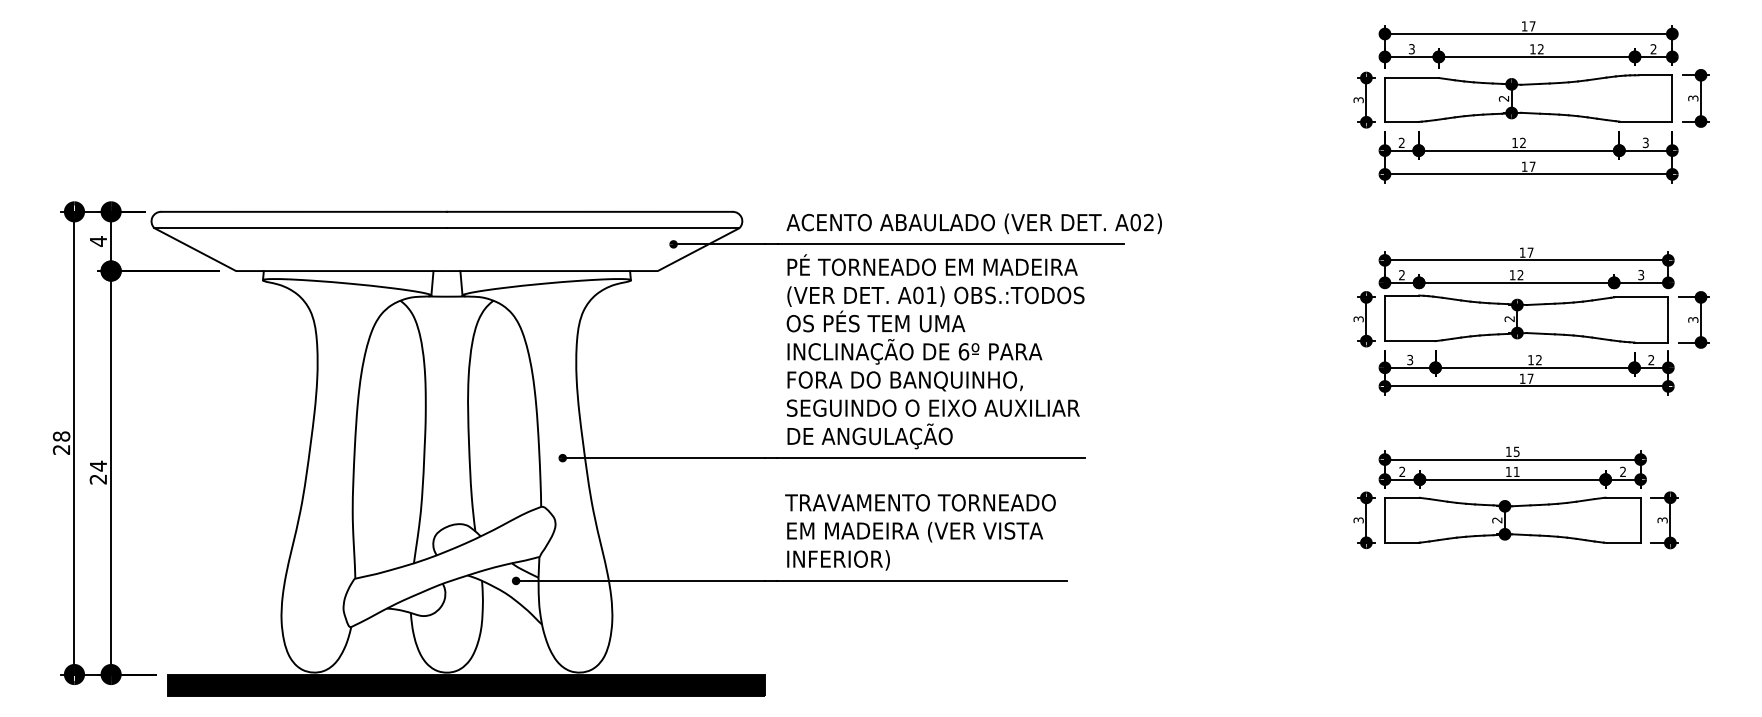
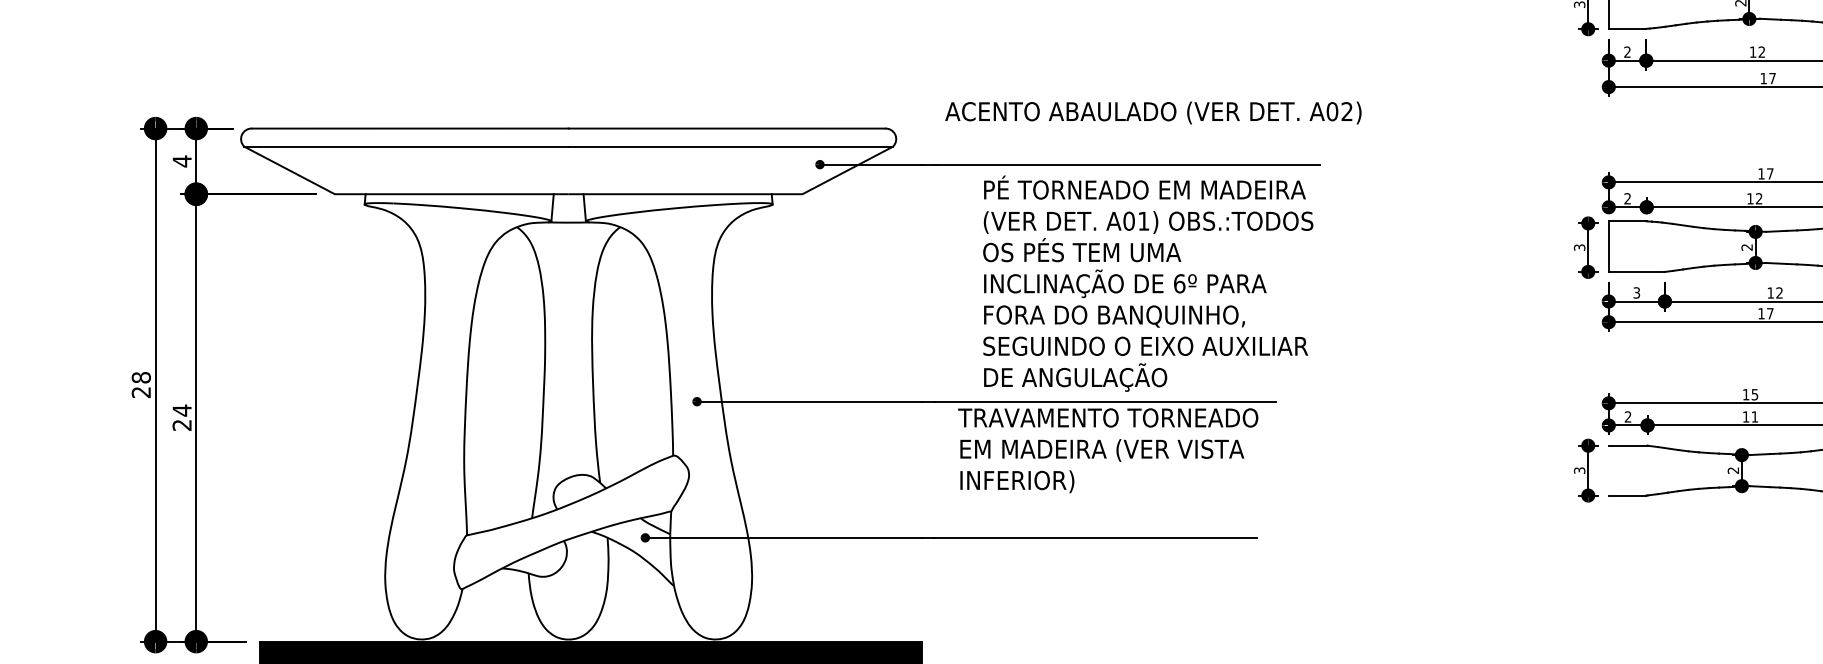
text: (973, 223) -> (1152, 112), moved
text: (935, 351) -> (1148, 283), moved
line: (1384, 519) -> (1608, 469), removed
text: (920, 532) -> (1108, 450), moved

